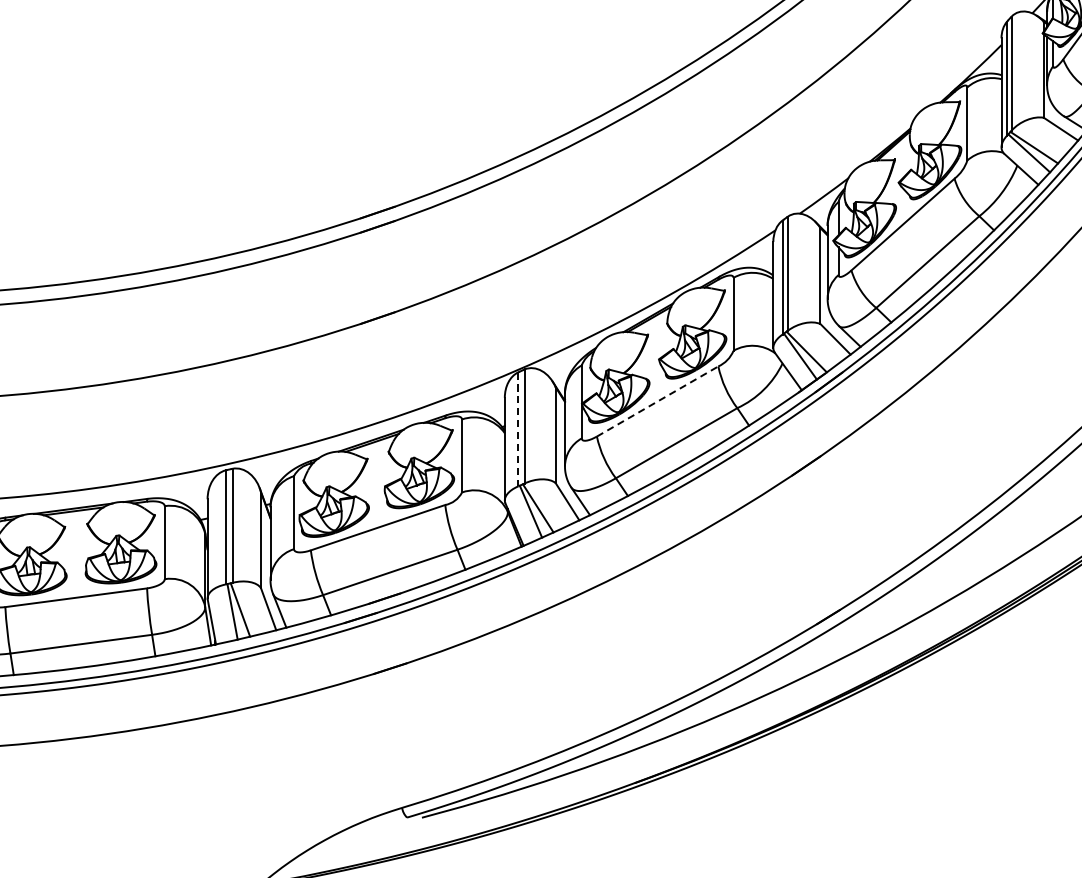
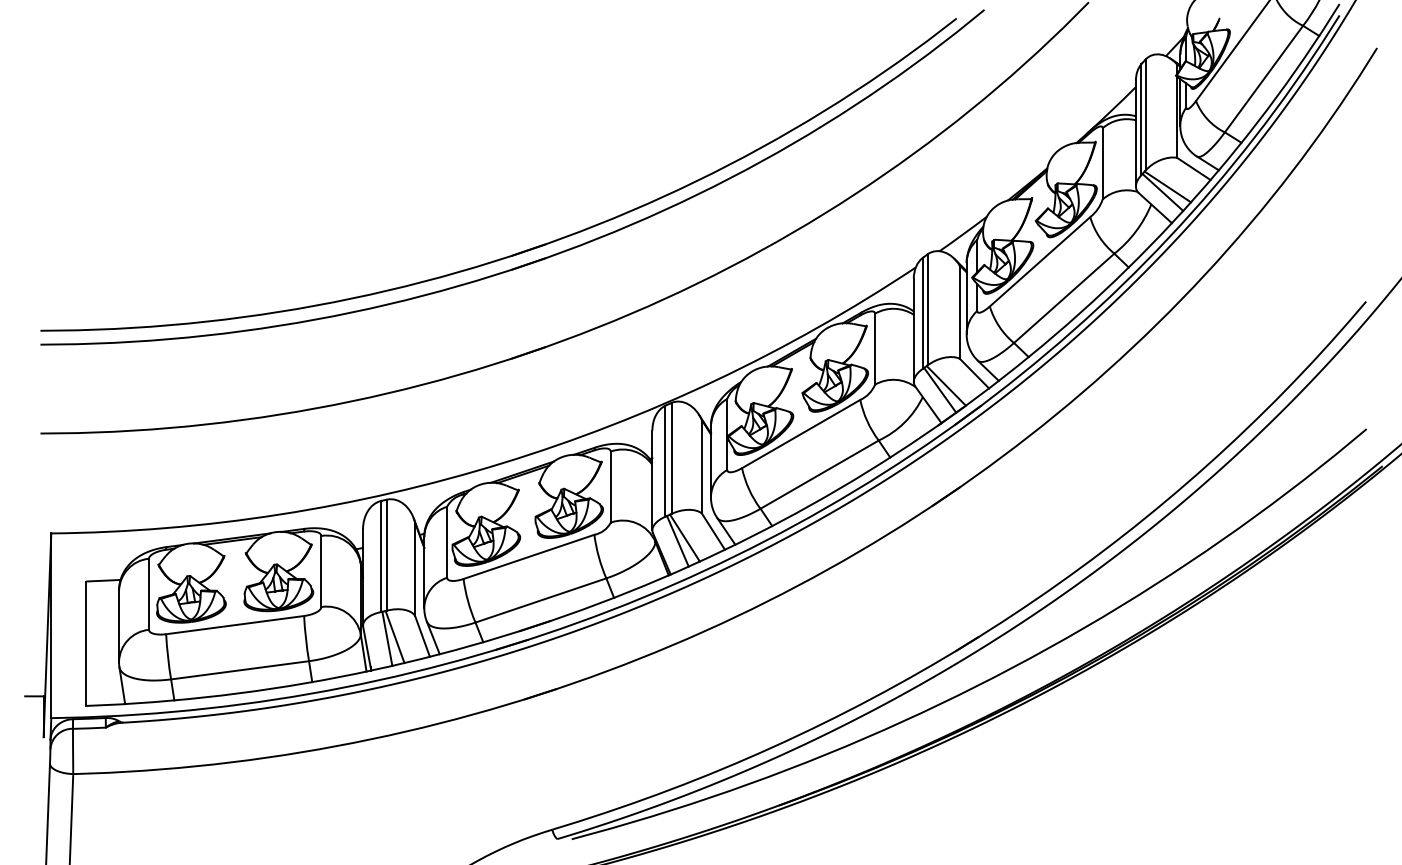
line: (657, 400) -> (801, 433), dashed -> solid
line: (518, 429) -> (665, 461), dashed -> solid

